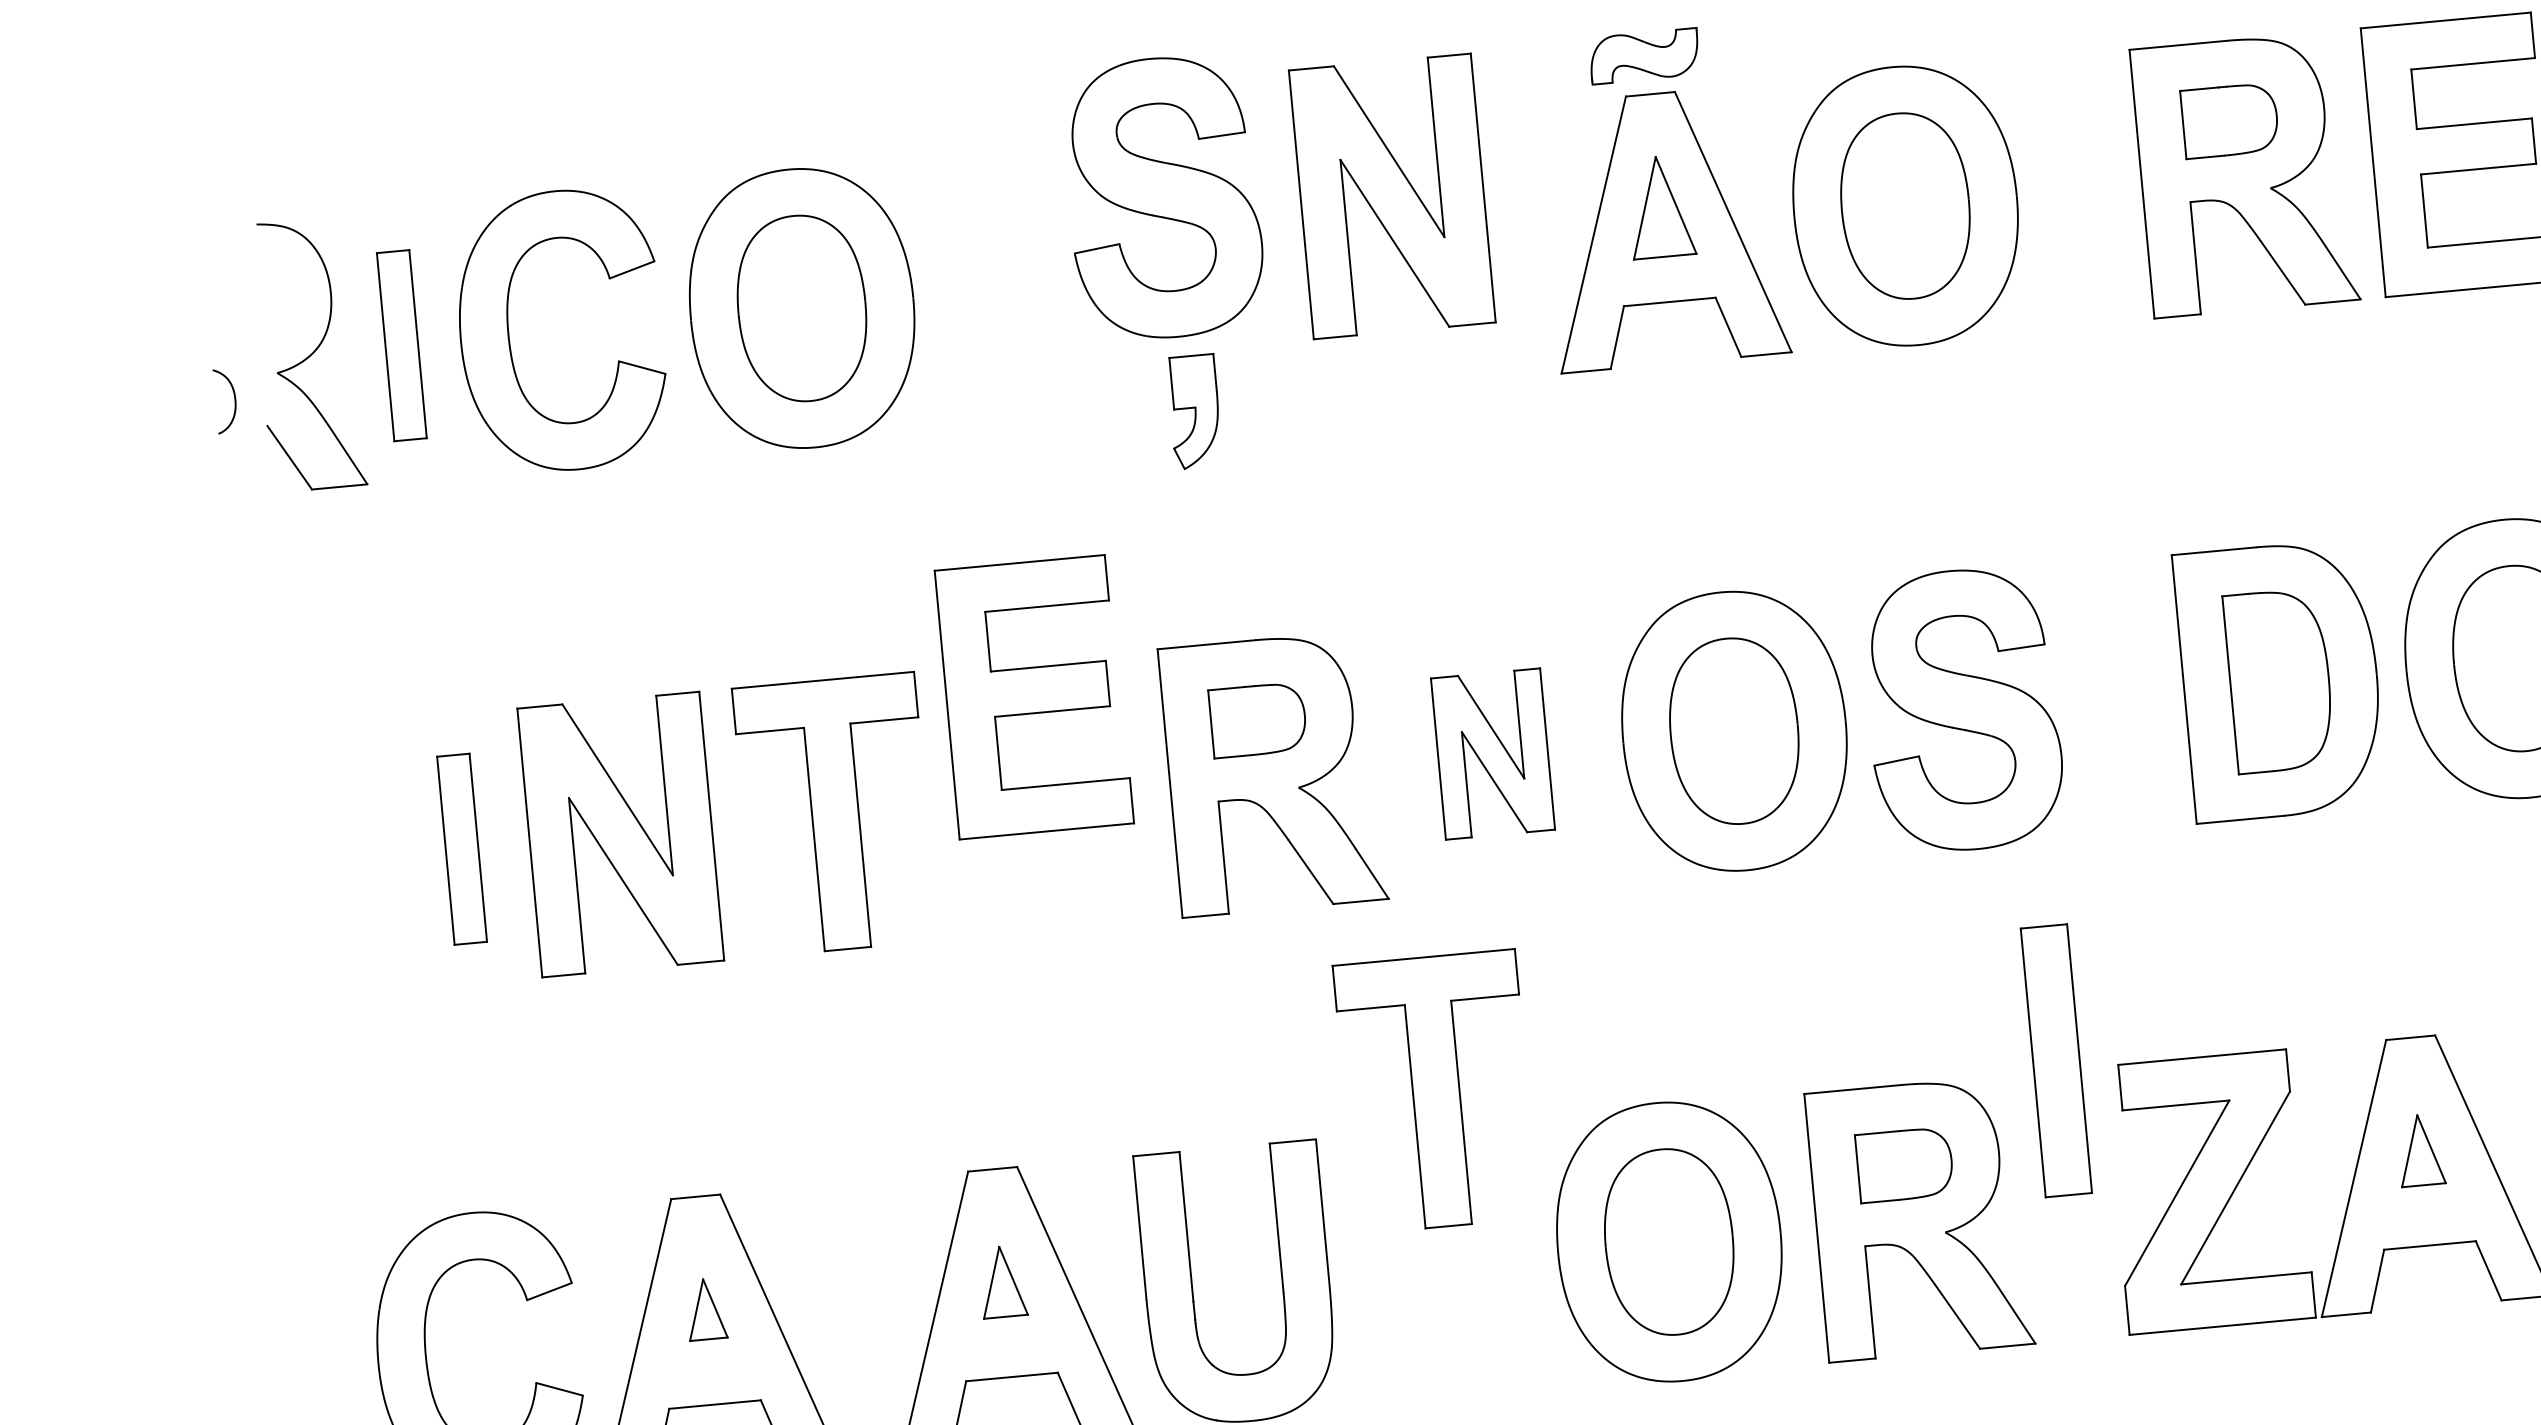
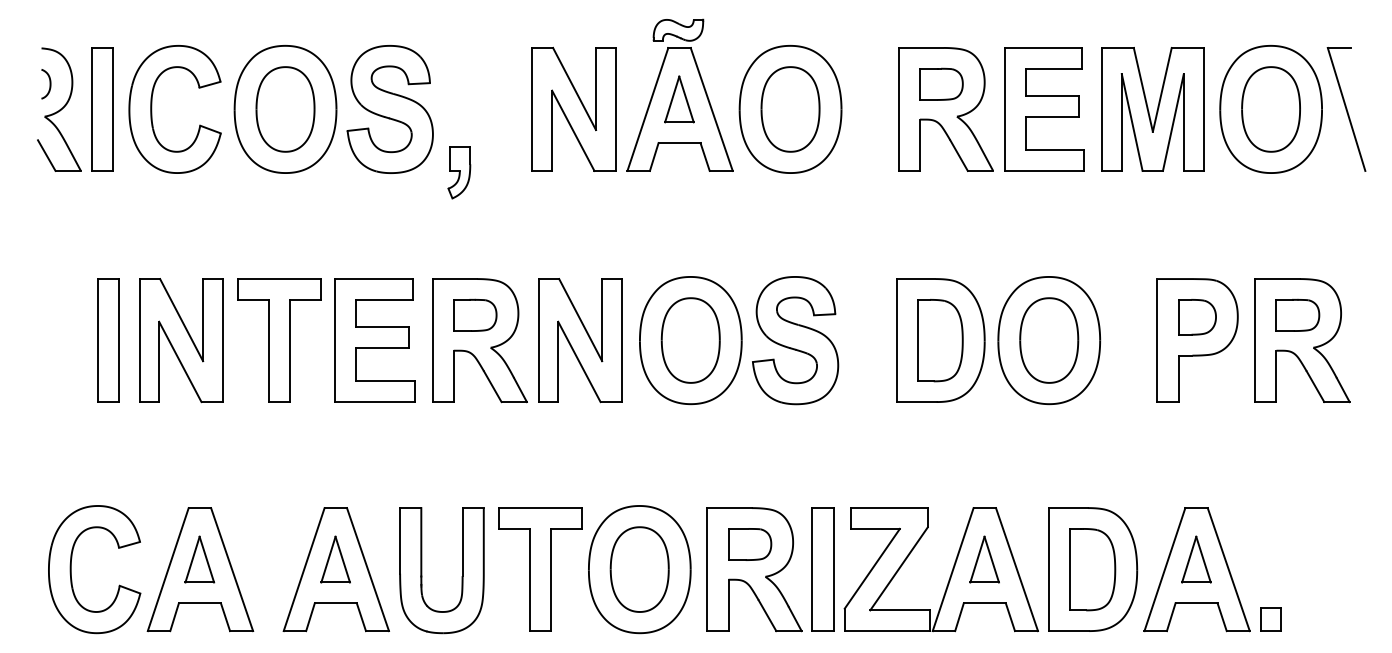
part: (1390, 194) -> (573, 108), moved
part: (1161, 198) -> (389, 109), moved
part: (402, 345) -> (102, 109), size x1.43
curve: (233, 401) -> (49, 84), moved
part: (1034, 696) -> (374, 340), moved
part: (1493, 753) -> (580, 340), size x1.67
part: (462, 849) -> (108, 340), size x1.43
part: (2055, 1060) -> (822, 569), moved
part: (1436, 1091) -> (540, 569), moved
part: (2420, 1150) -> (984, 559), size x1.43
part: (1002, 1281) -> (335, 559), size x1.43
part: (705, 1309) -> (199, 559), size x1.67

